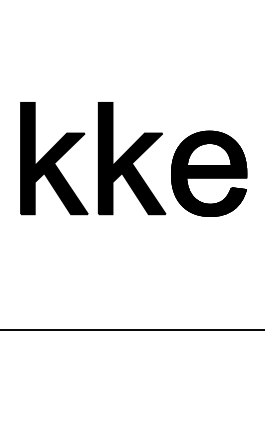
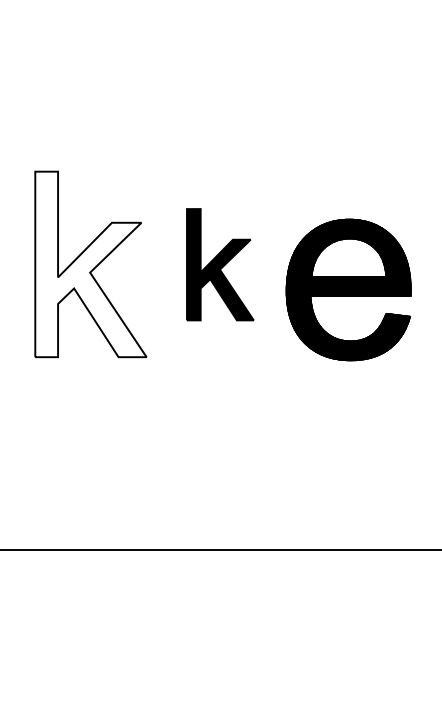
fill: (54, 158) -> (91, 264), removed
part: (131, 158) -> (219, 264), size x0.6

